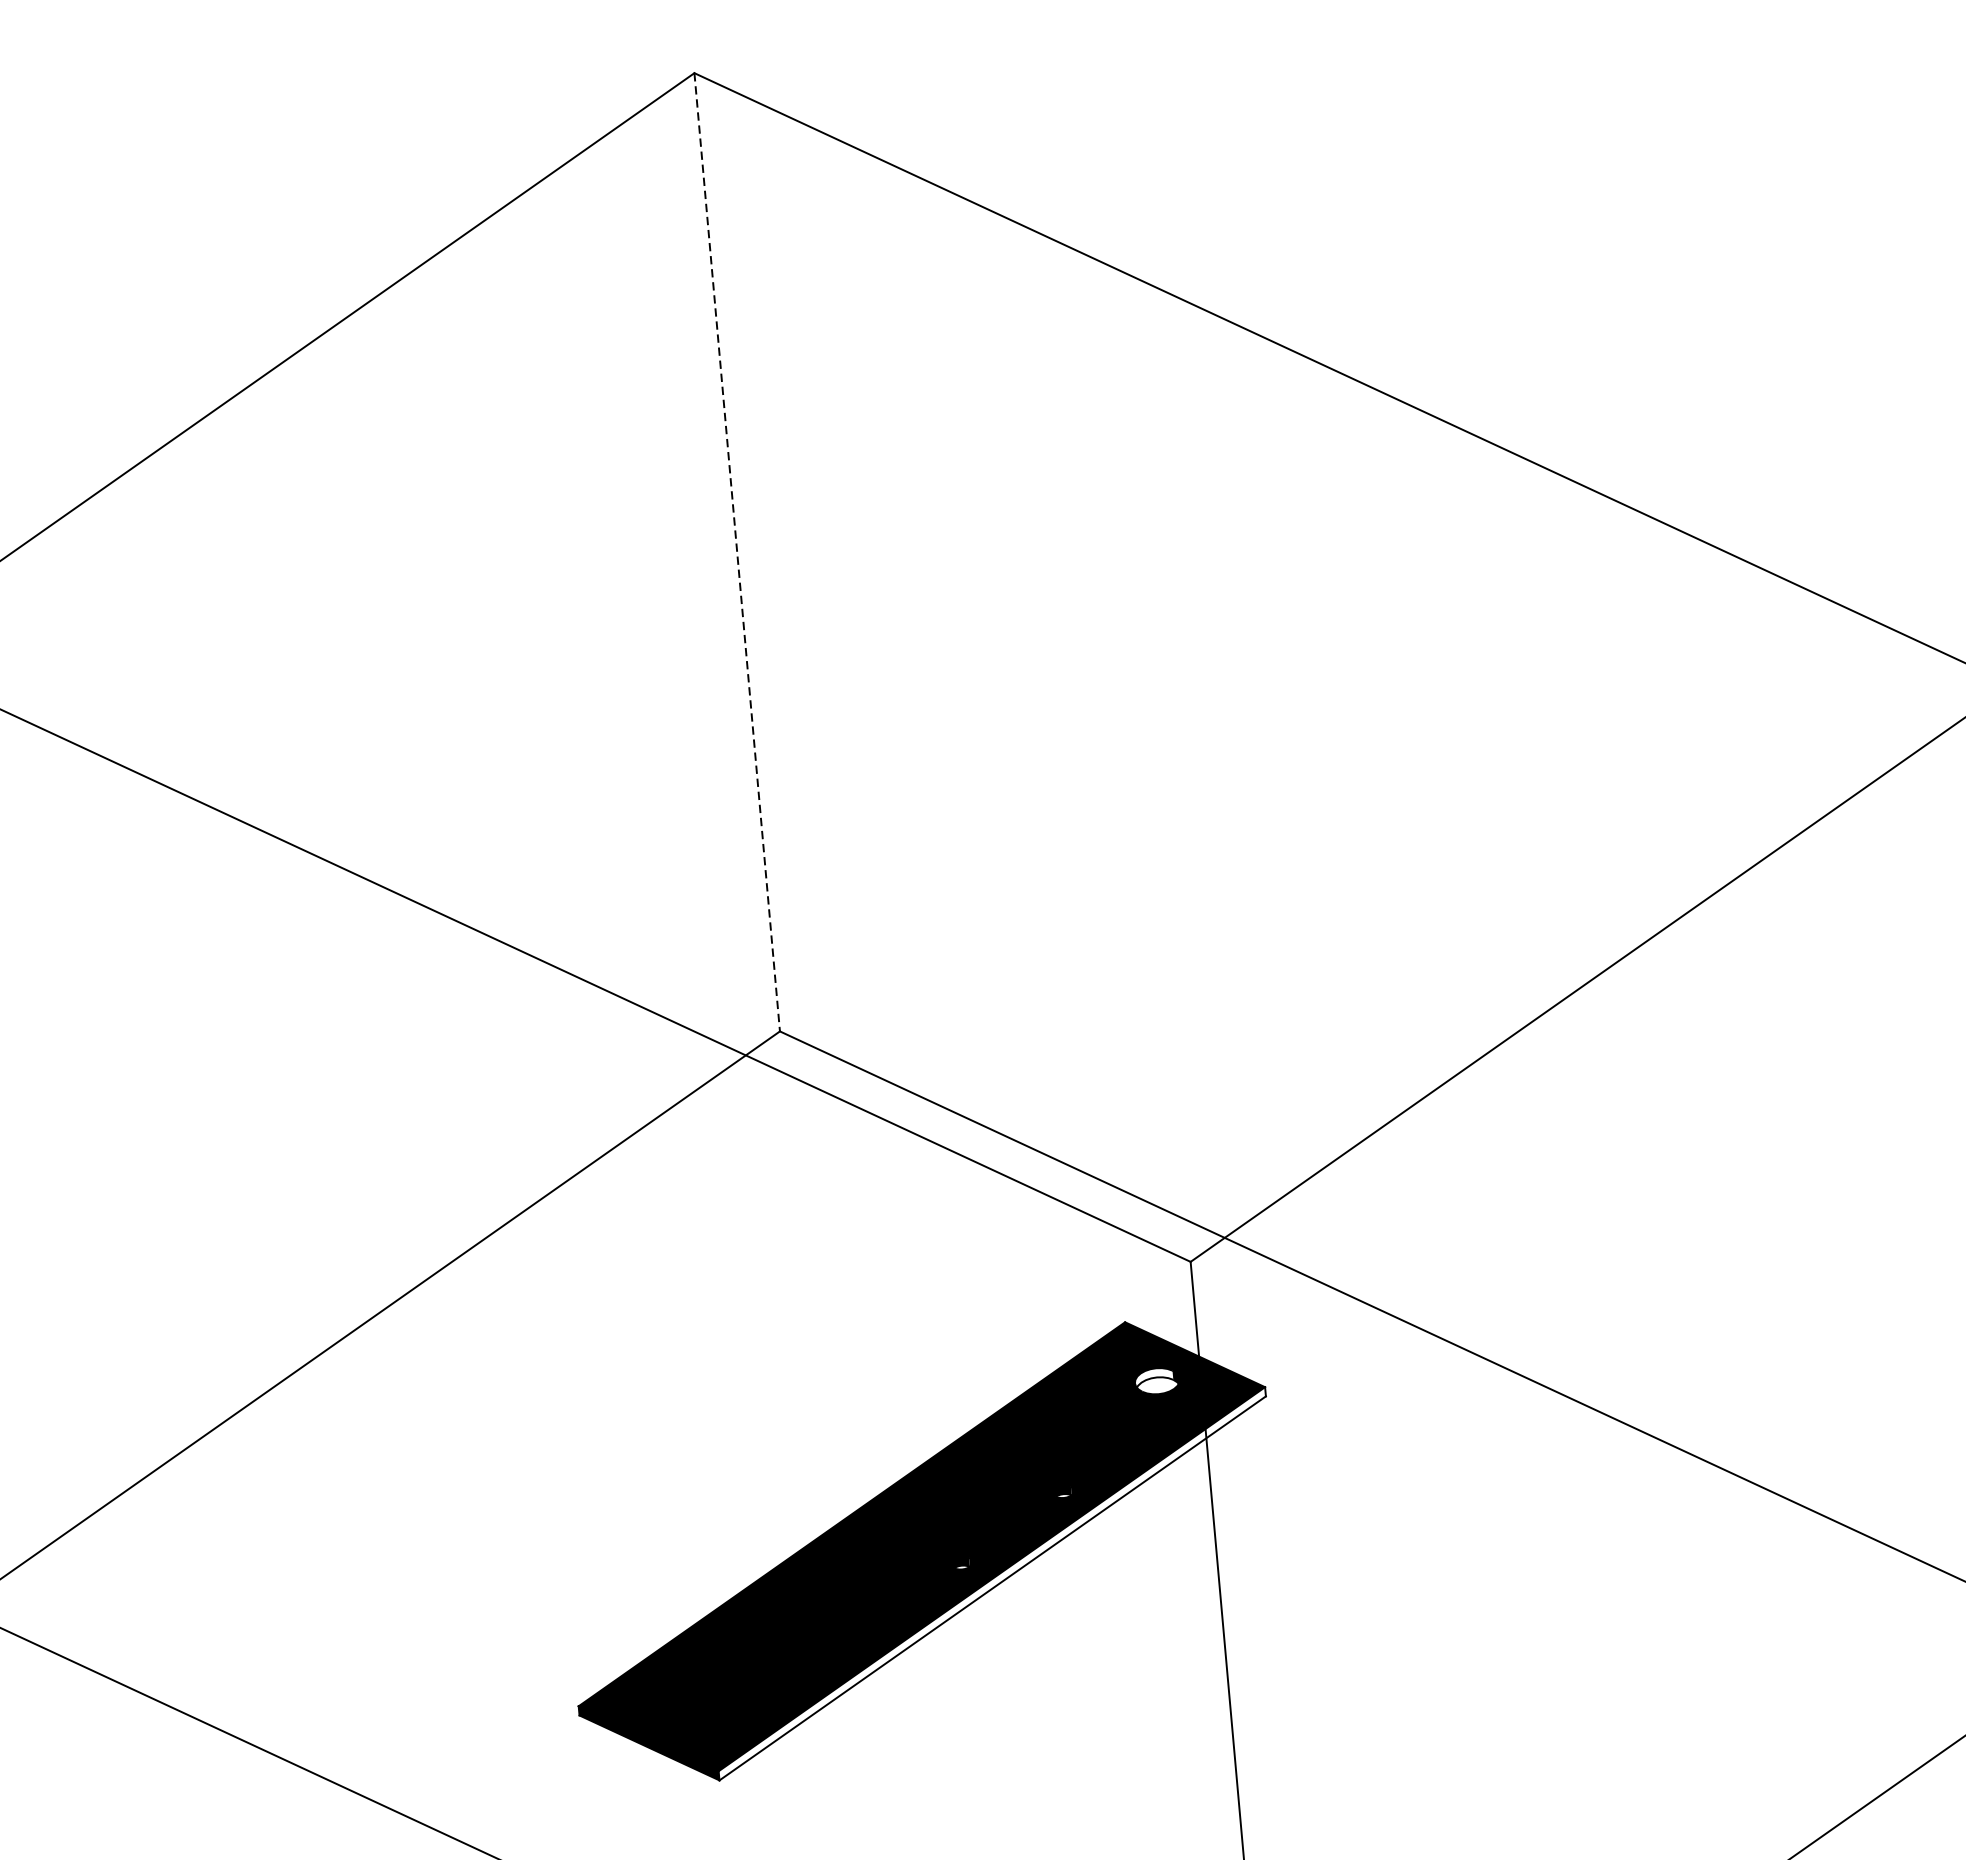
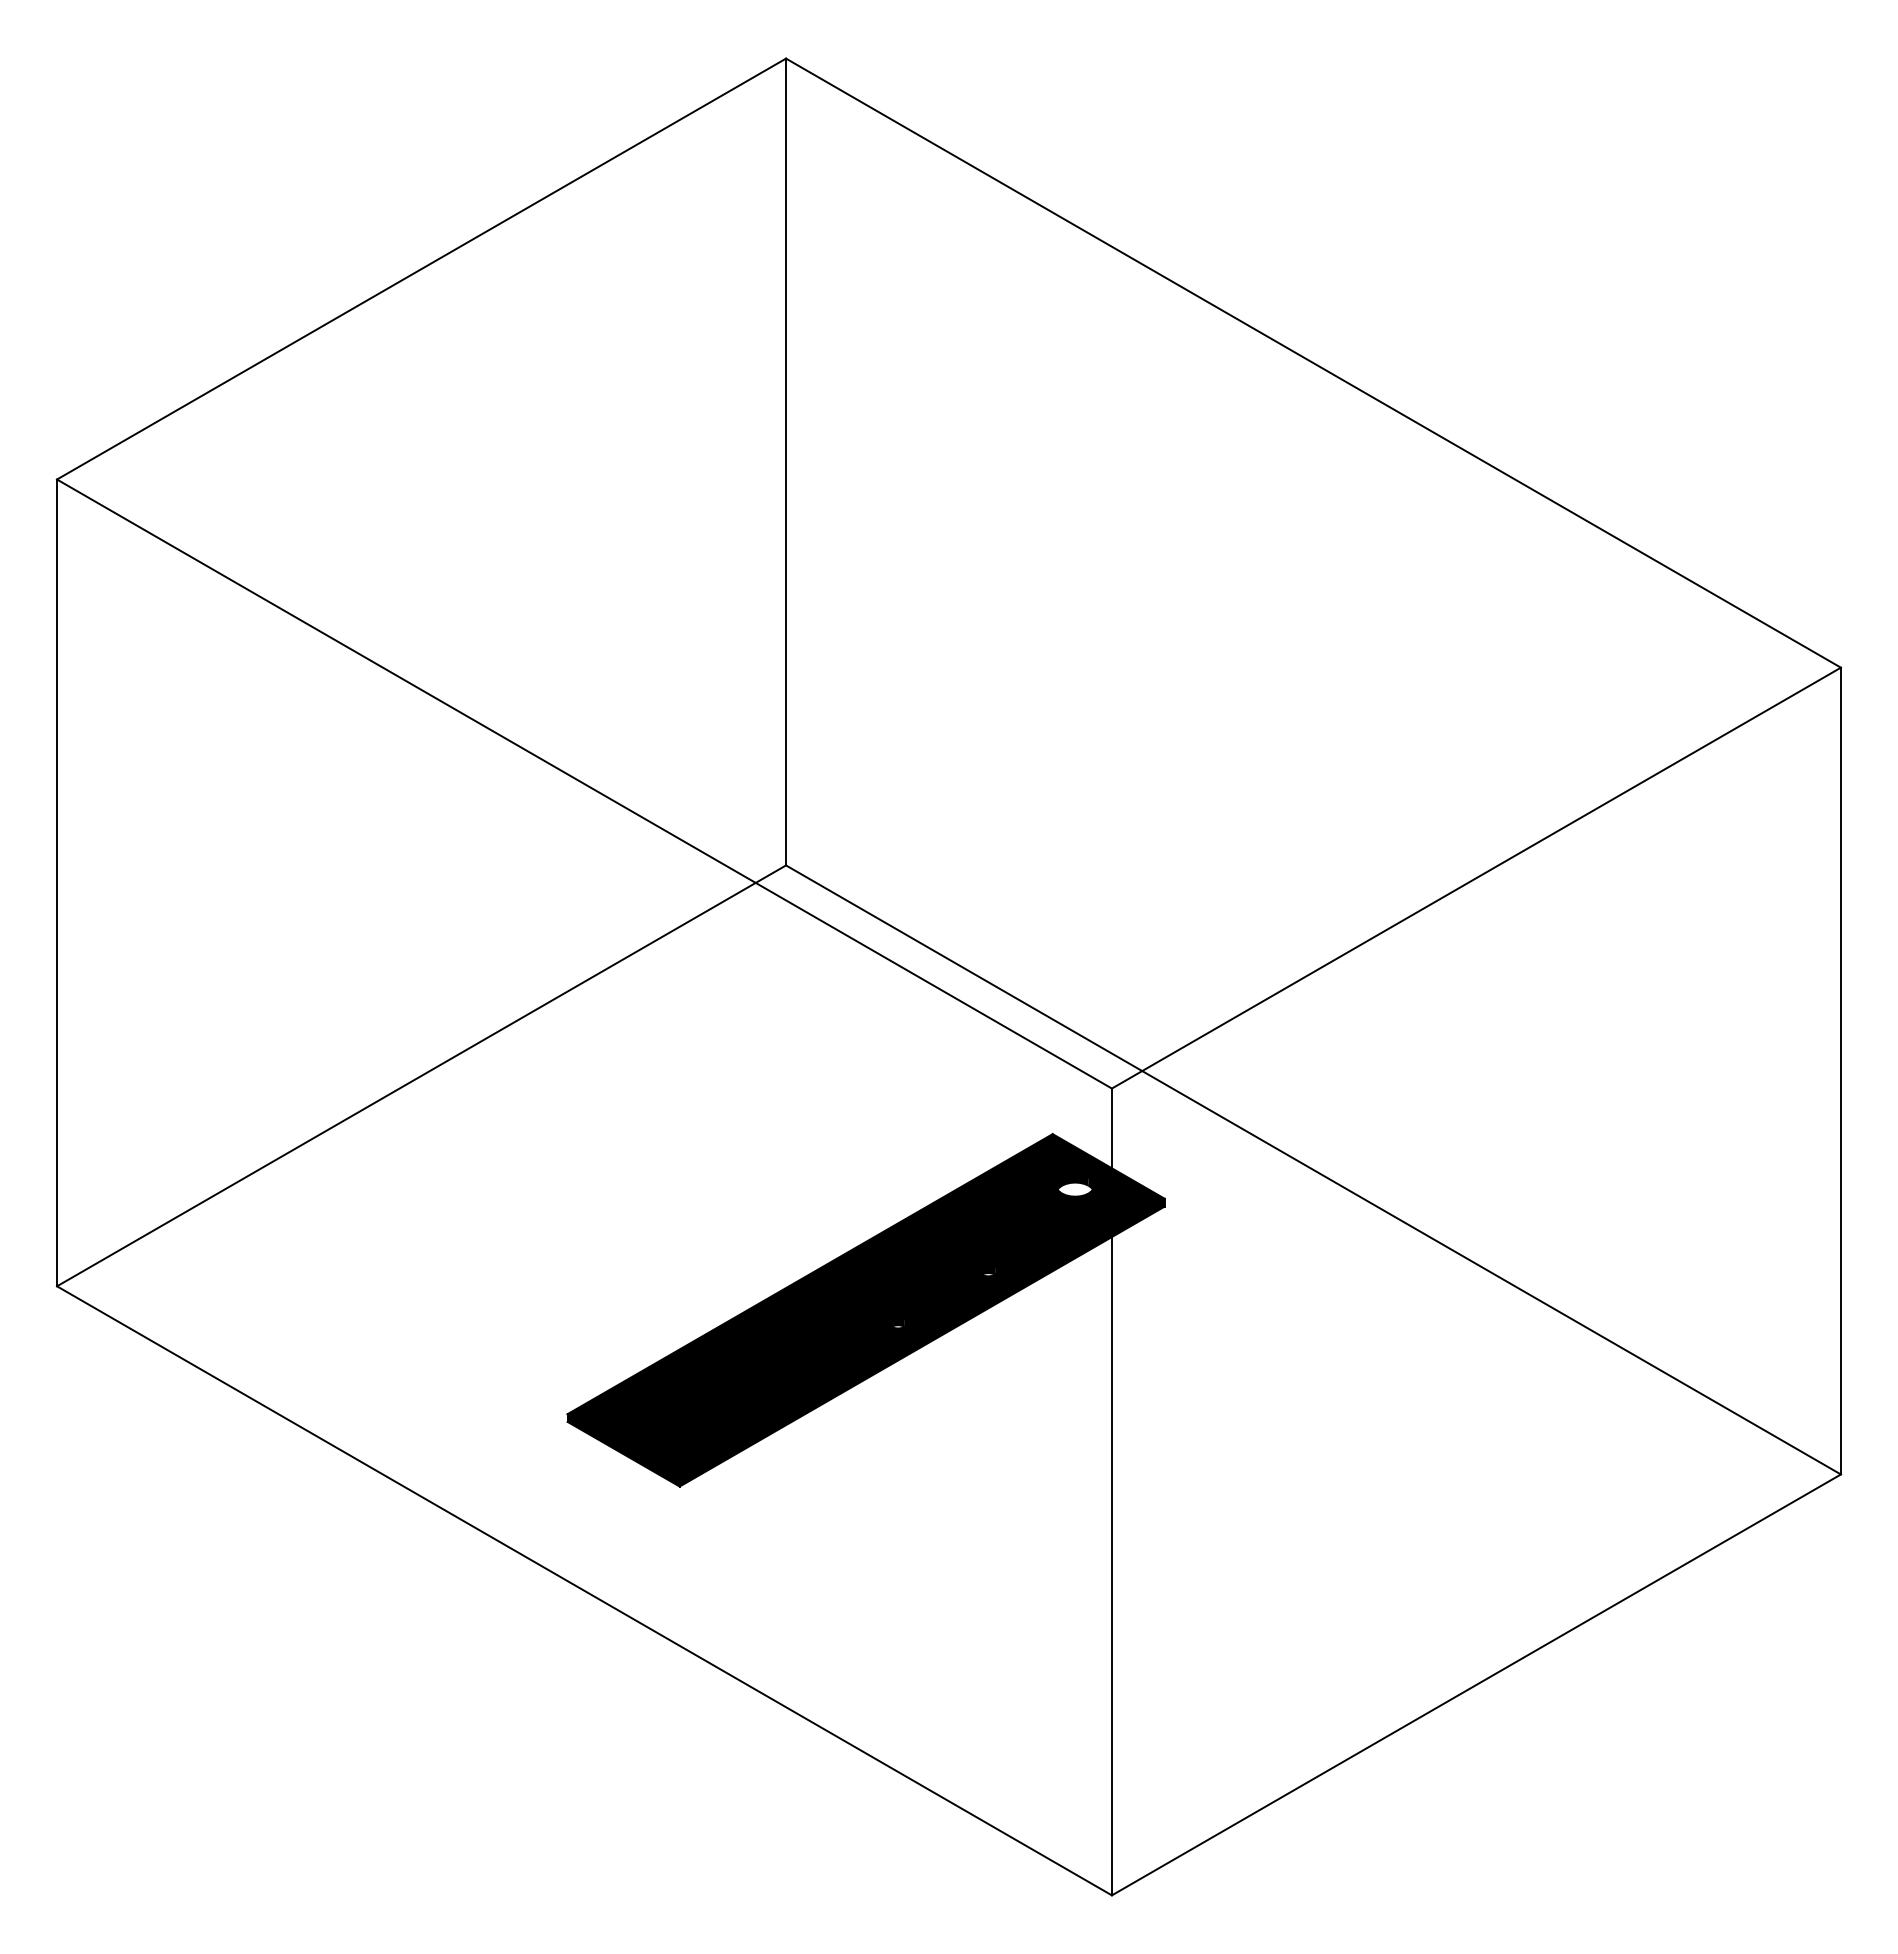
line: (737, 552) -> (786, 462), dashed -> solid
fill: (1153, 1376) -> (1072, 1181), added
fill: (991, 1583) -> (921, 1342), added

